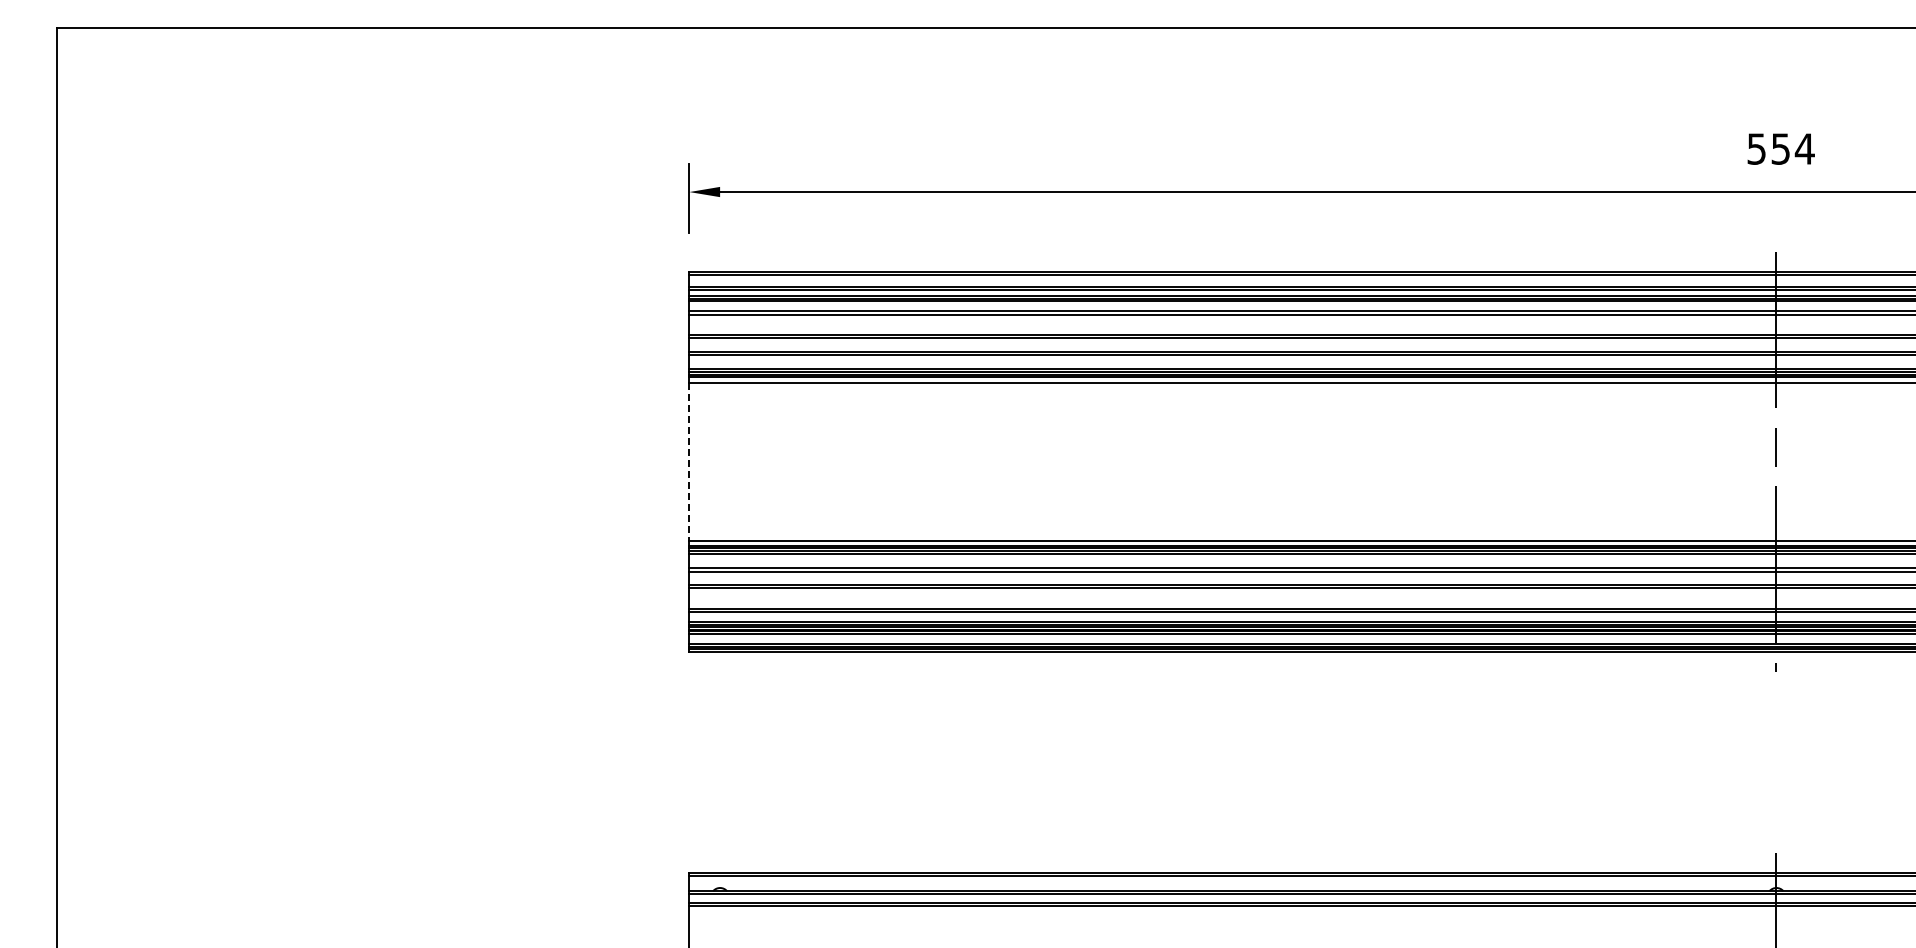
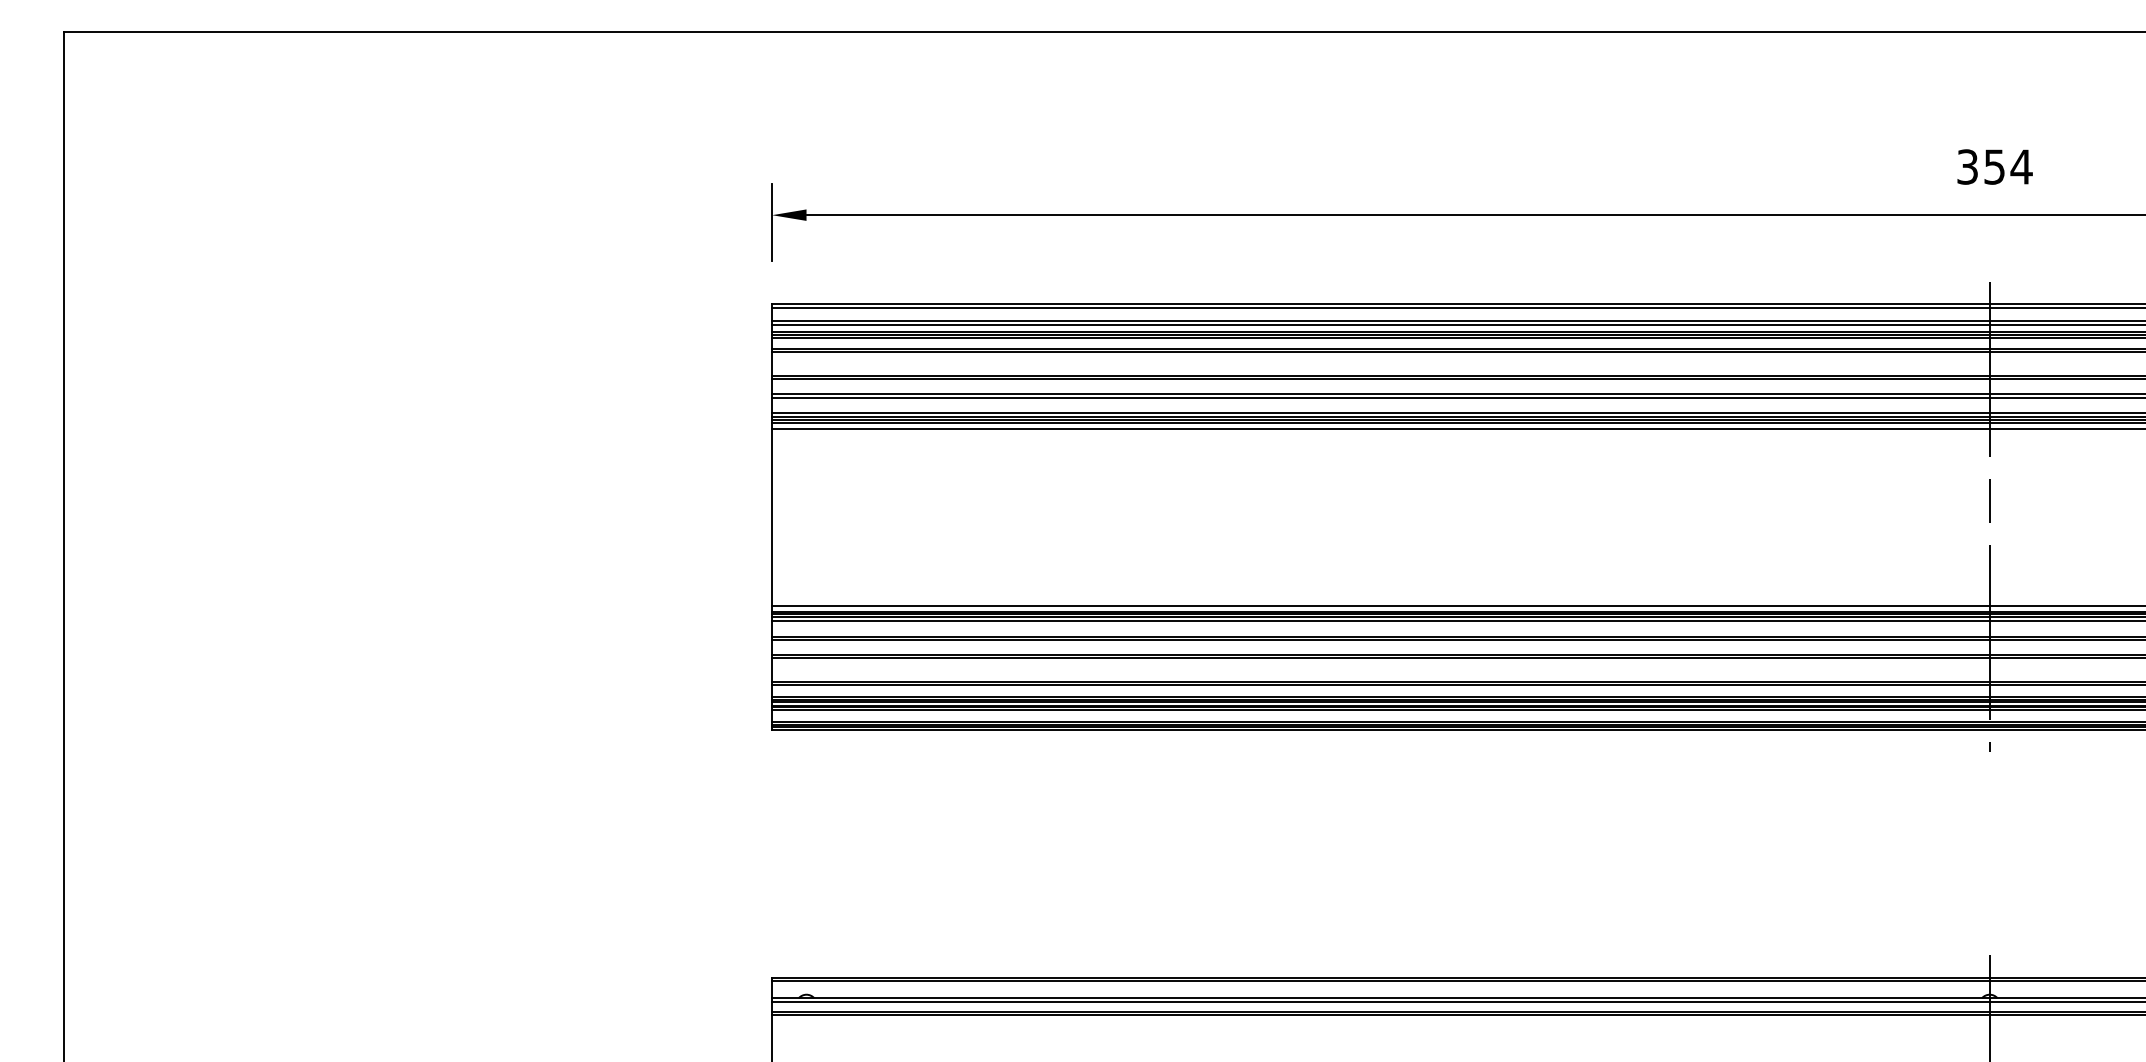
text: (1756, 148) -> (1967, 166), 554 -> 354
line: (689, 461) -> (772, 516), dashed -> solid

